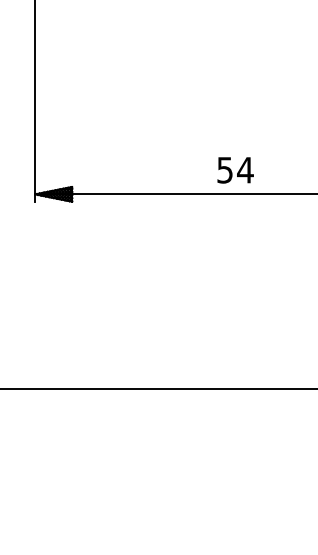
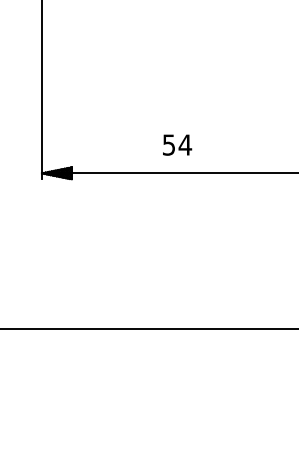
text: (235, 169) -> (177, 144), moved

